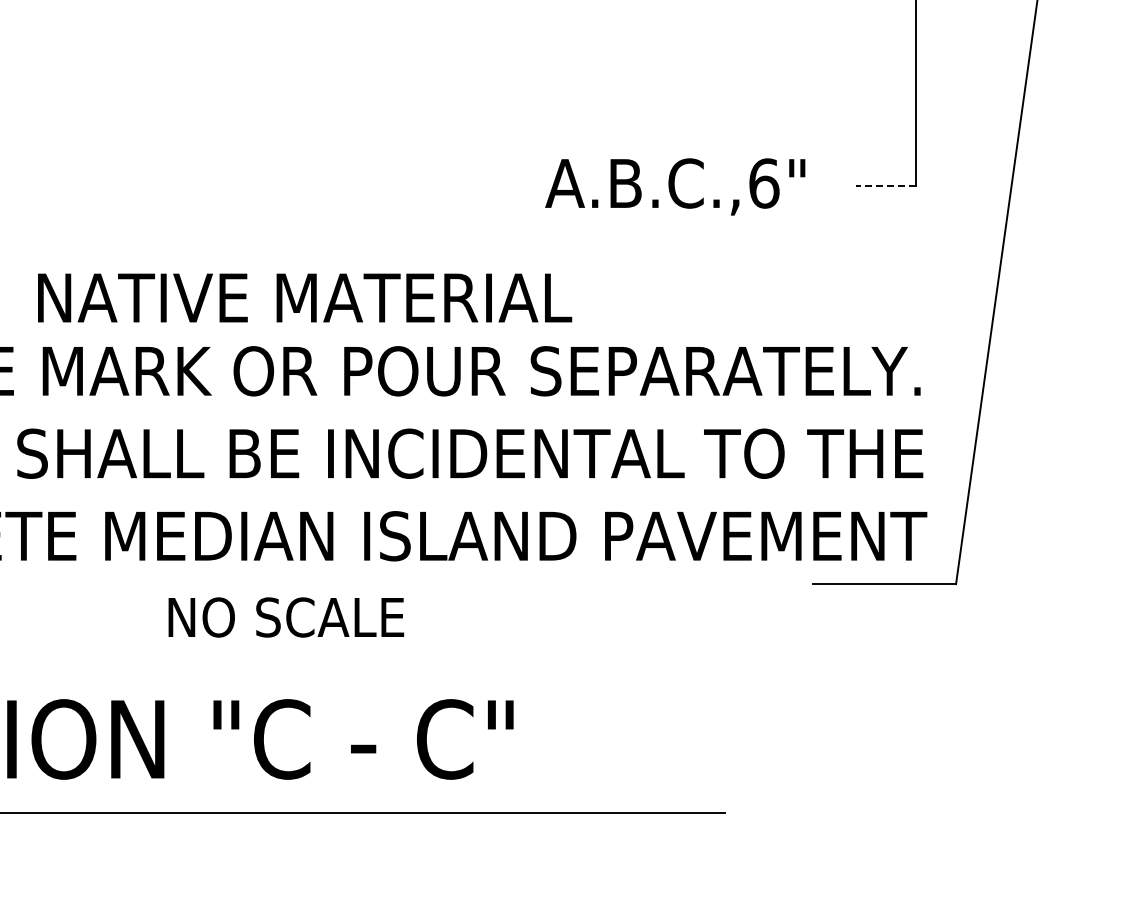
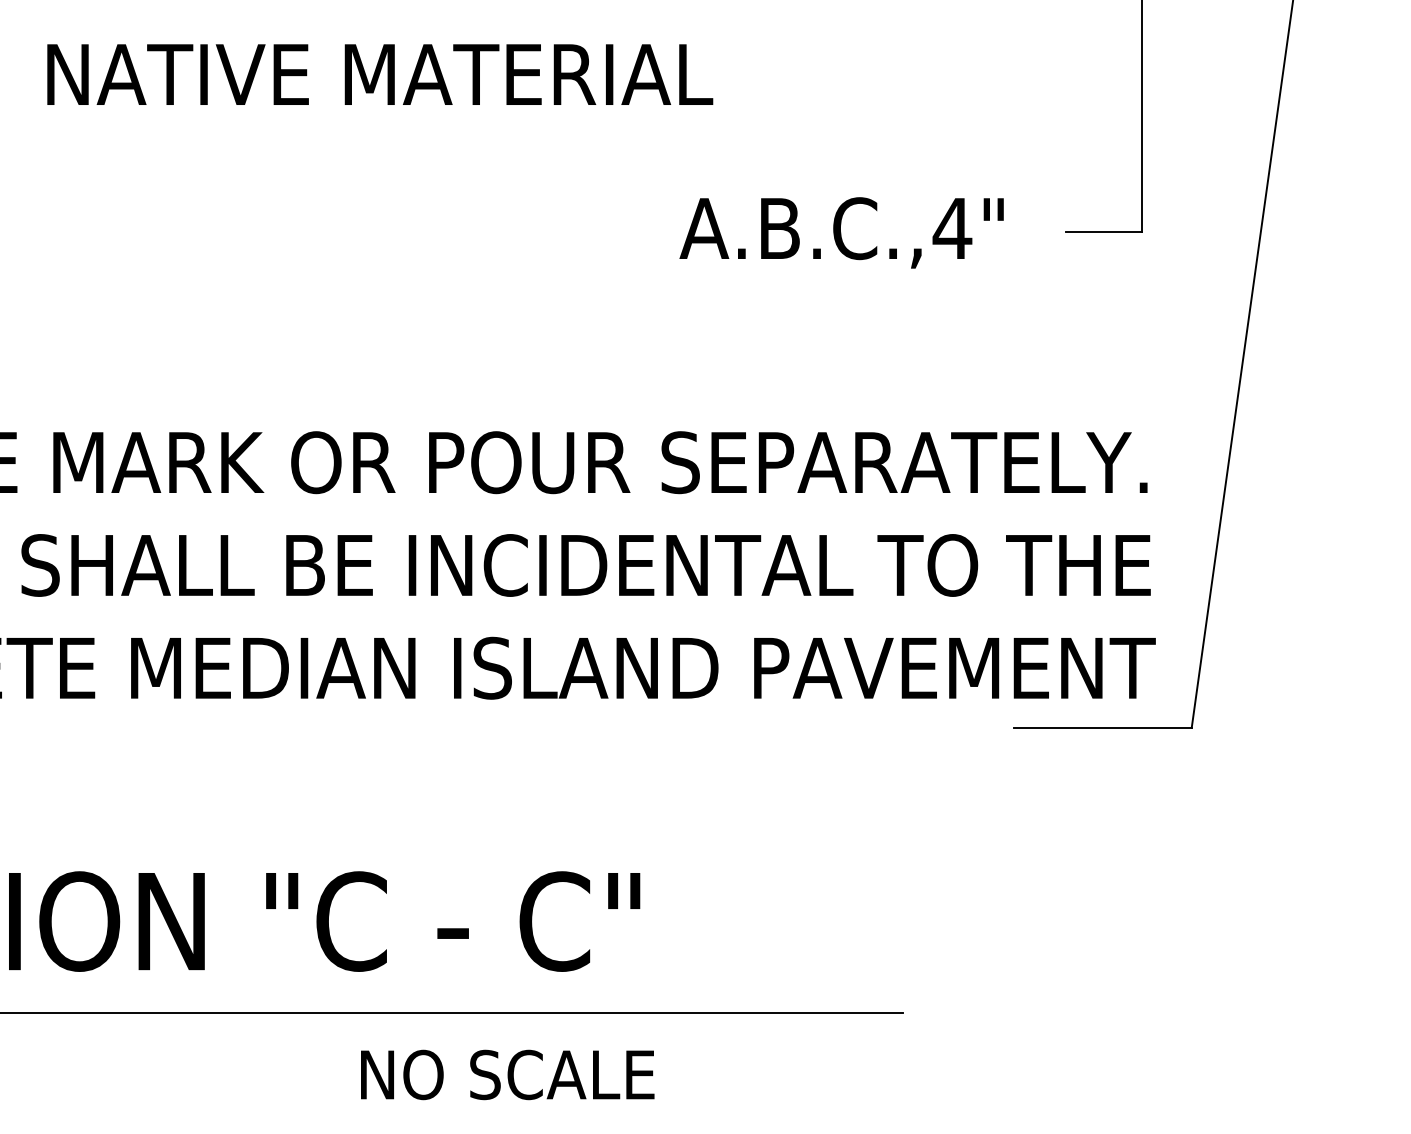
text: (764, 183) -> (952, 228), A.B.C.,6" -> A.B.C.,4"
line: (885, 186) -> (1103, 232), dashed -> solid
text: (305, 297) -> (380, 74), moved
text: (286, 617) -> (507, 1074), moved

